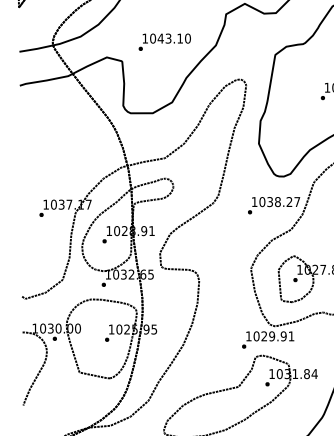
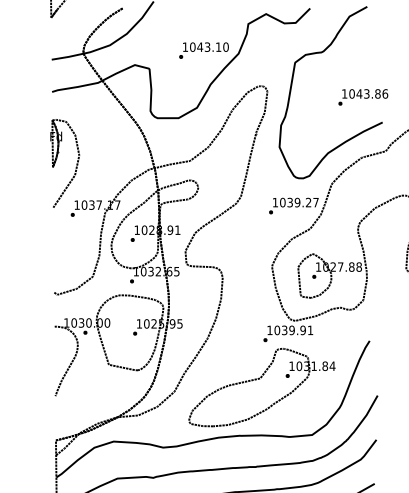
text: (164, 42) -> (203, 50), moved
part: (24, 158) -> (56, 161), added
text: (277, 201) -> (297, 202), 1038.27 -> 1039.27
text: (264, 336) -> (284, 330), 1029.91 -> 1039.91

